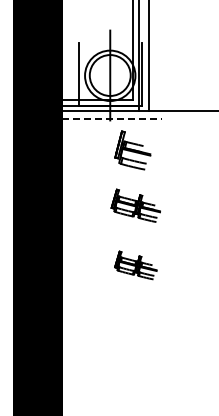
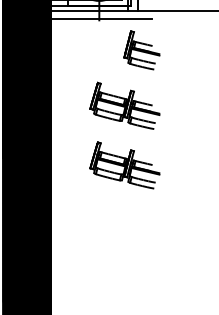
line: (112, 118) -> (101, 18), dashed -> solid
part: (132, 150) -> (141, 50), moved
part: (135, 205) -> (124, 105), size x1.43
part: (135, 265) -> (124, 165), size x1.67

